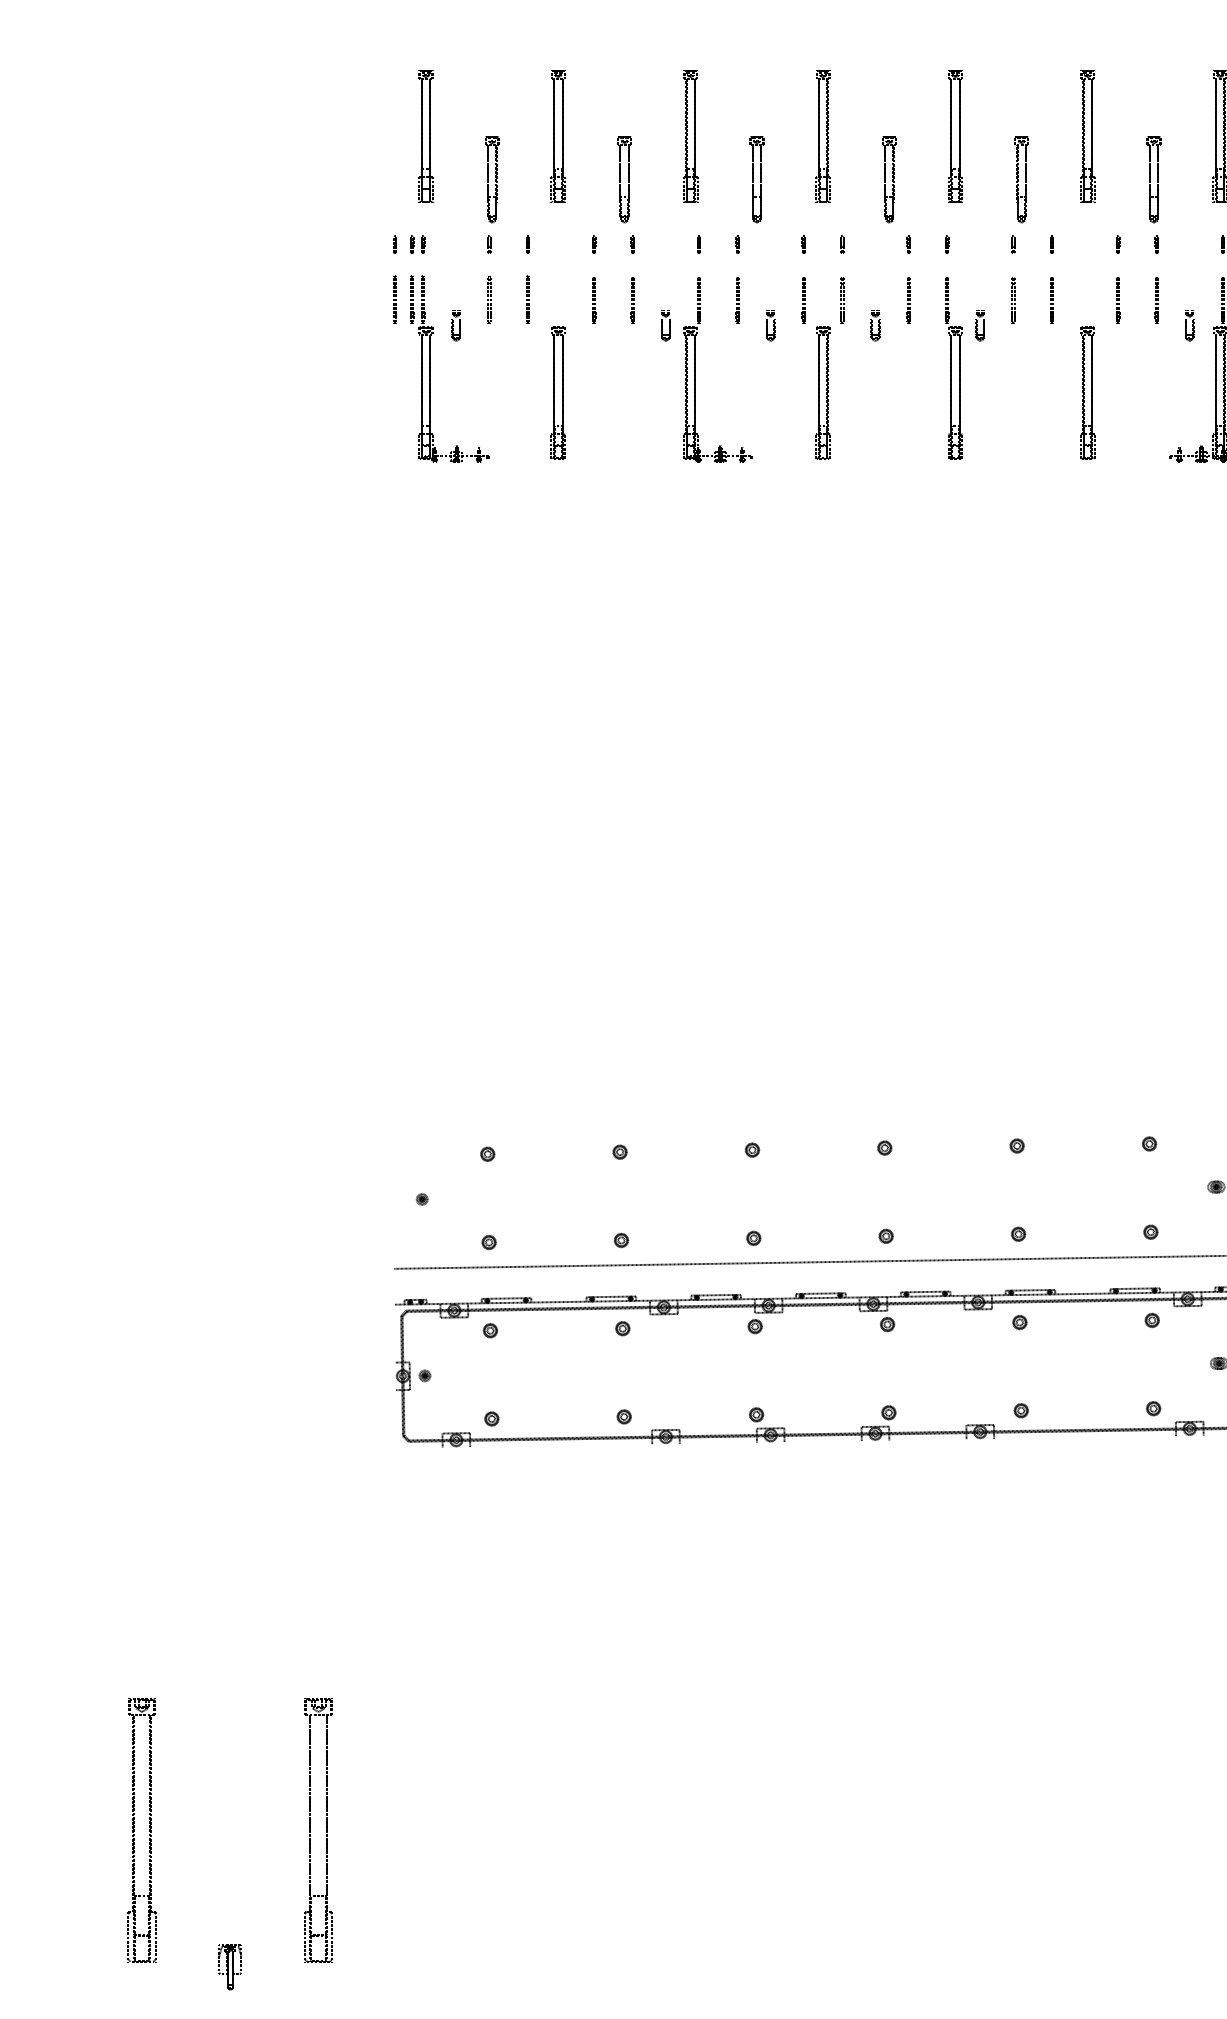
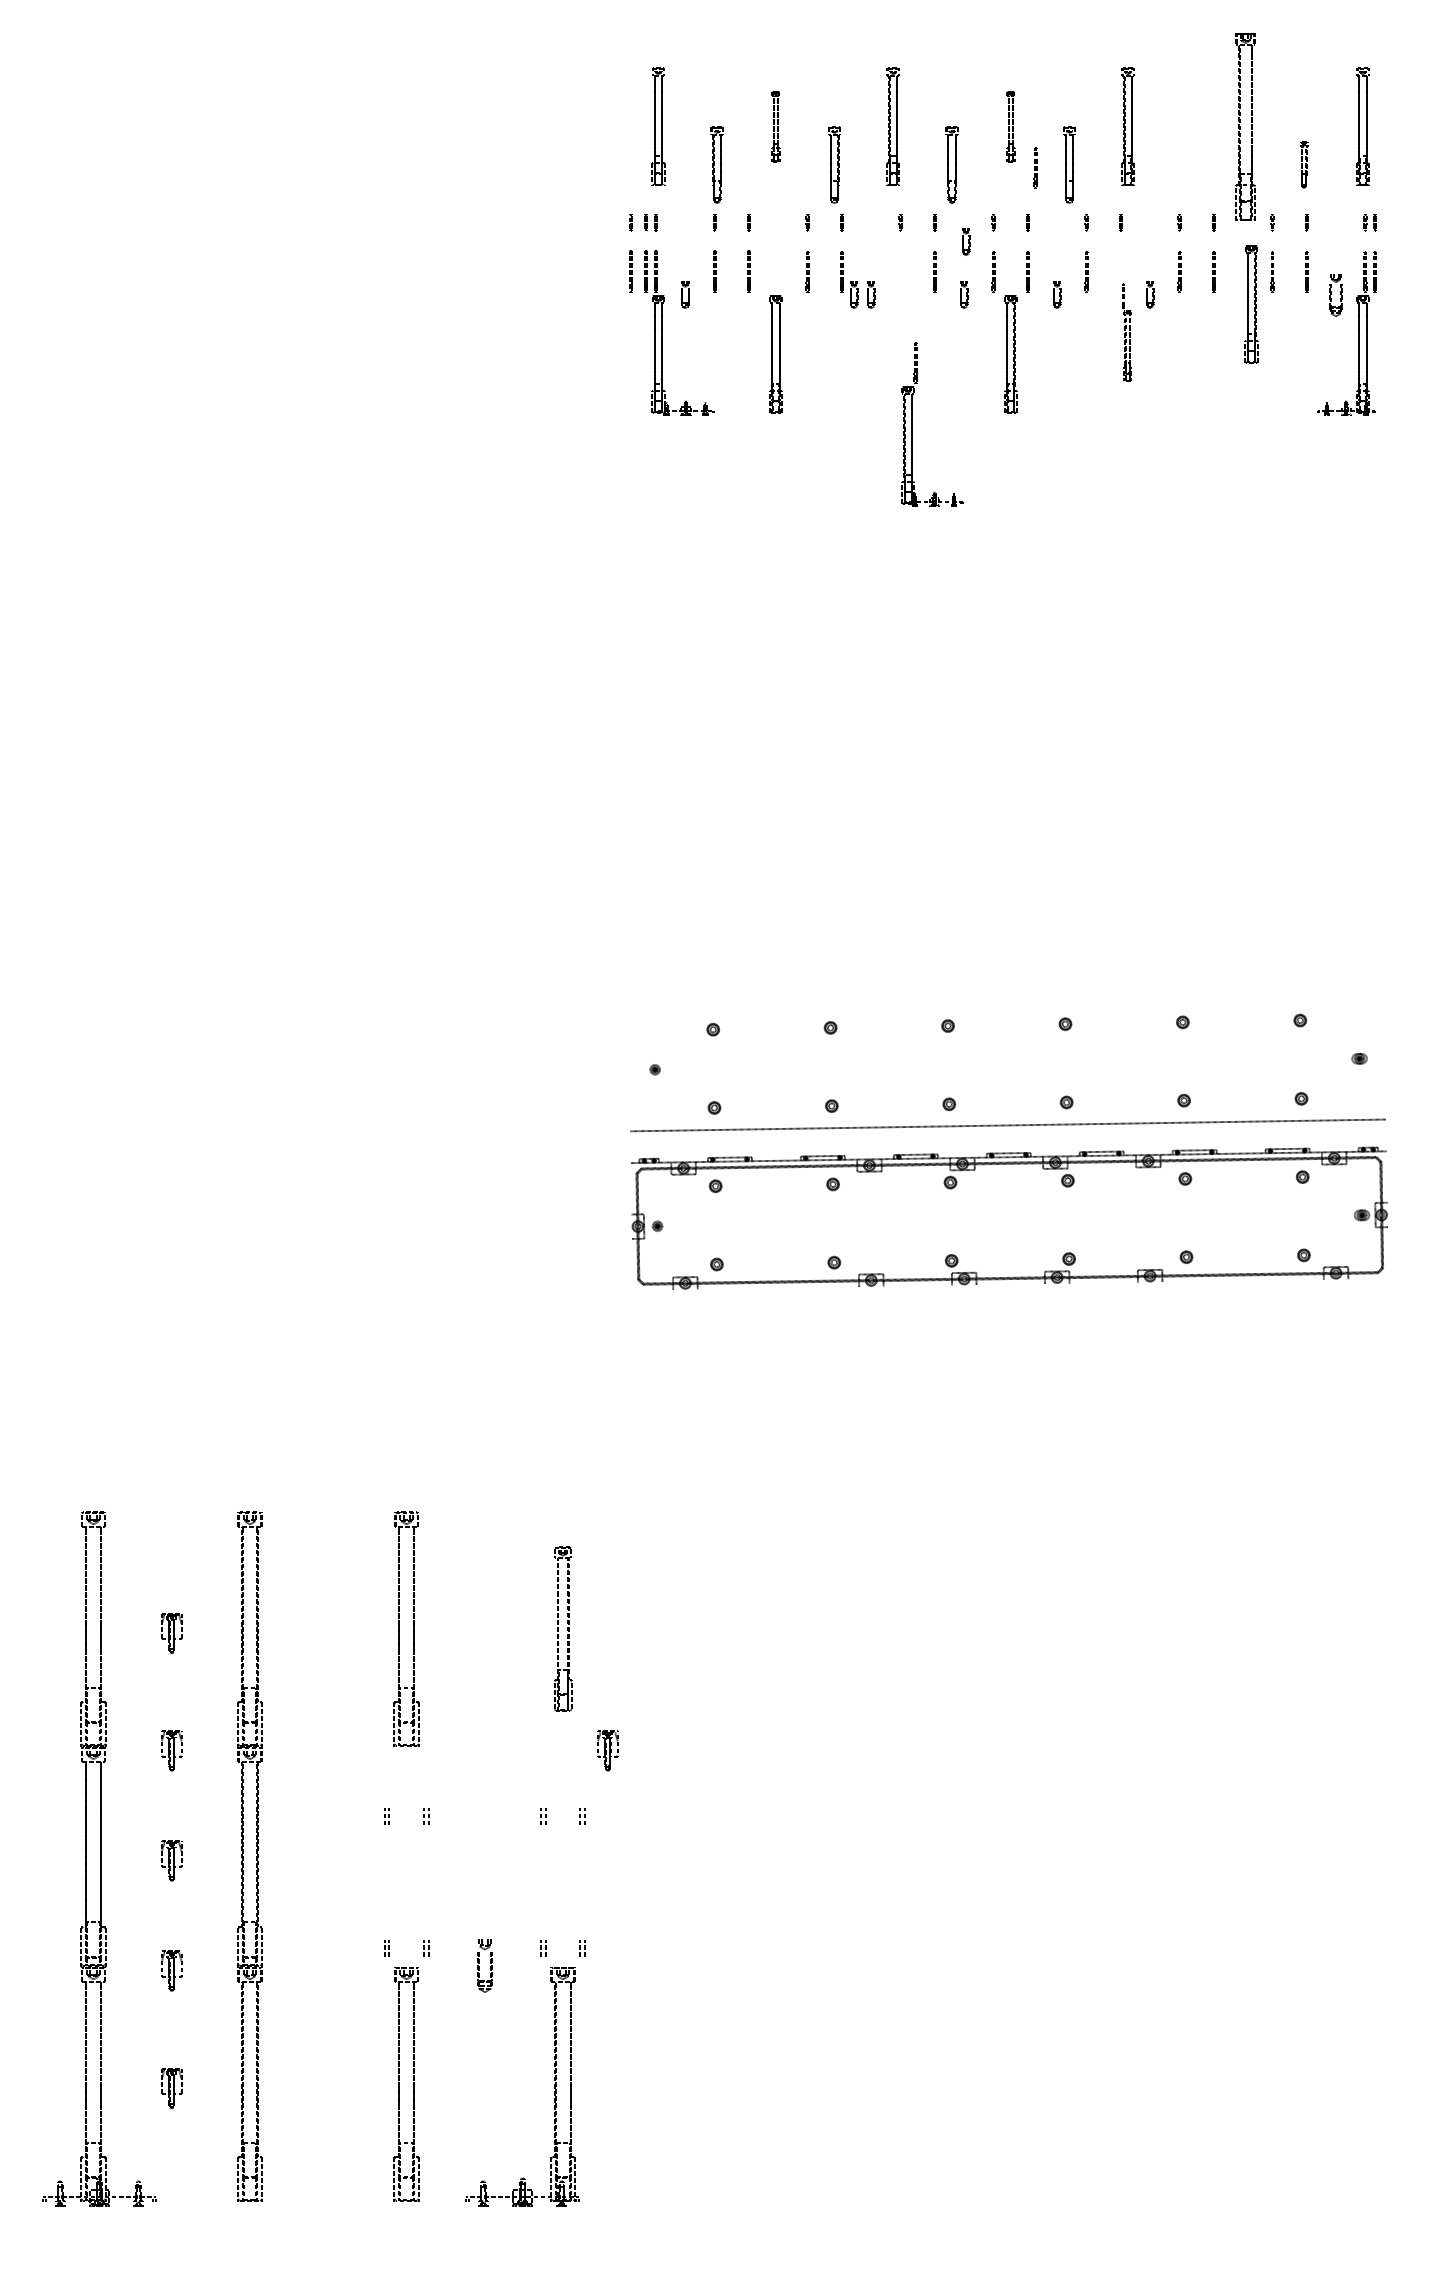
part: (557, 136) -> (775, 126), size x0.6
part: (822, 136) -> (1010, 126), size x0.6
part: (1087, 136) -> (1245, 126), size x1.6
part: (1021, 178) -> (1186, 164), removed
part: (1153, 178) -> (1303, 164), size x0.6
line: (851, 182) -> (1035, 167), added
part: (773, 265) -> (966, 241), added
part: (646, 325) -> (854, 294), added
part: (1189, 325) -> (1335, 294), size x1.6
part: (953, 368) -> (1126, 332), size x0.6
part: (695, 369) -> (912, 424), moved
part: (1087, 393) -> (1251, 304), moved
part: (317, 1829) -> (562, 1628), size x0.7
part: (229, 1966) -> (607, 1750), moved

